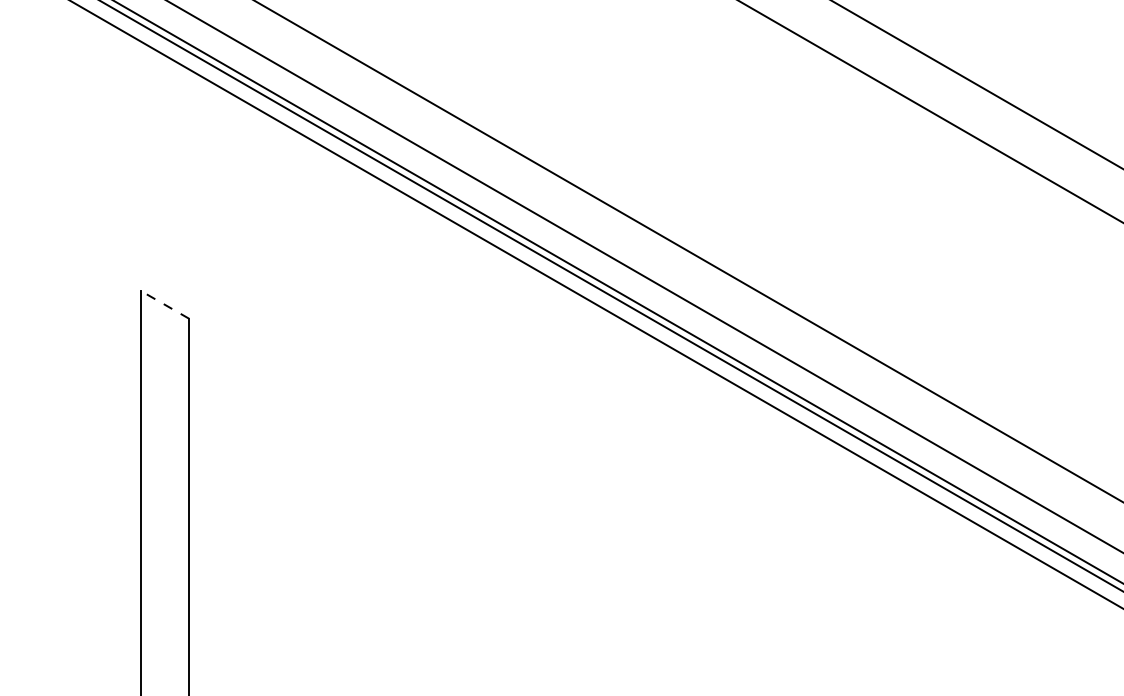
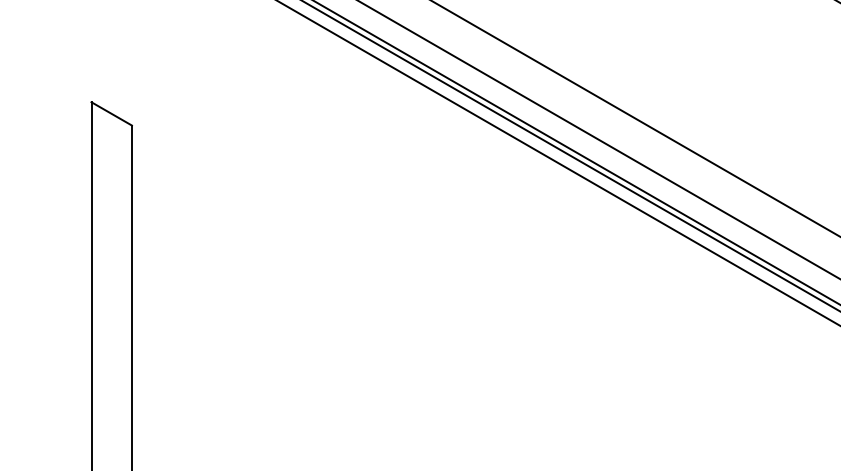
line: (165, 304) -> (112, 113), dashed -> solid

